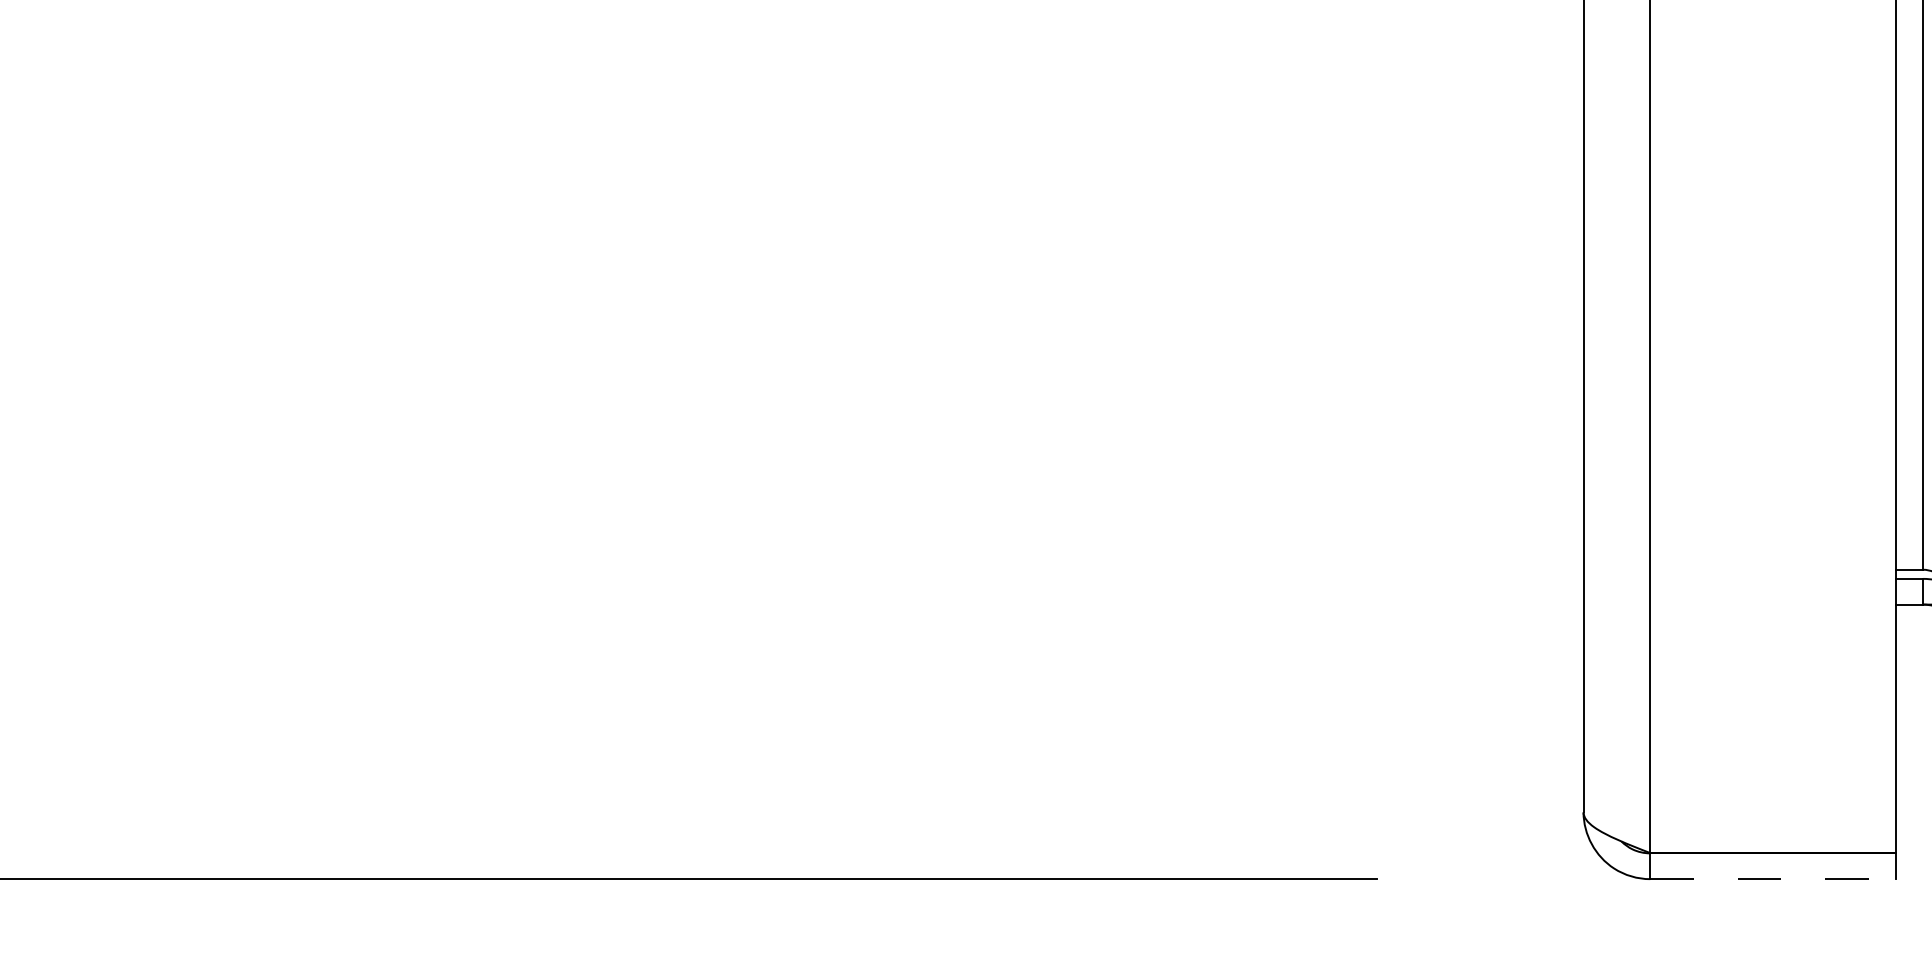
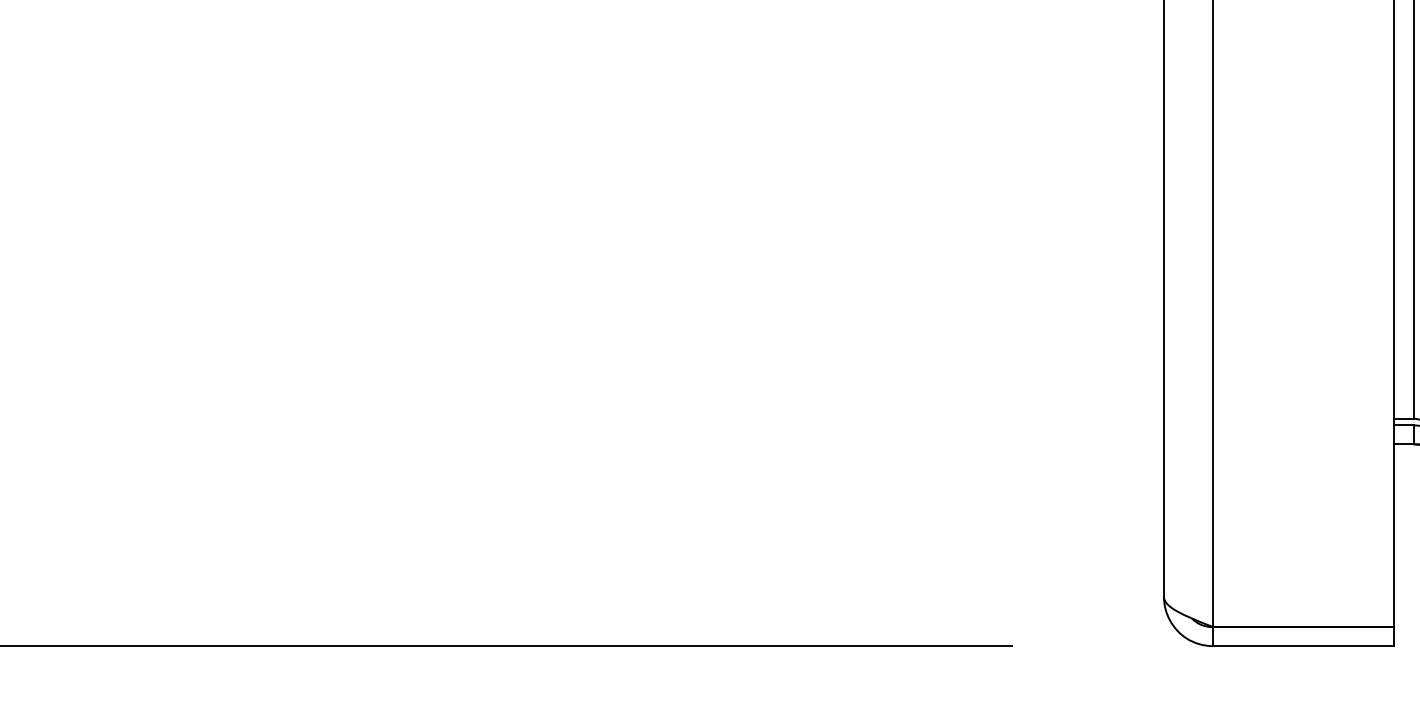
line: (1773, 879) -> (1303, 646), dashed -> solid

